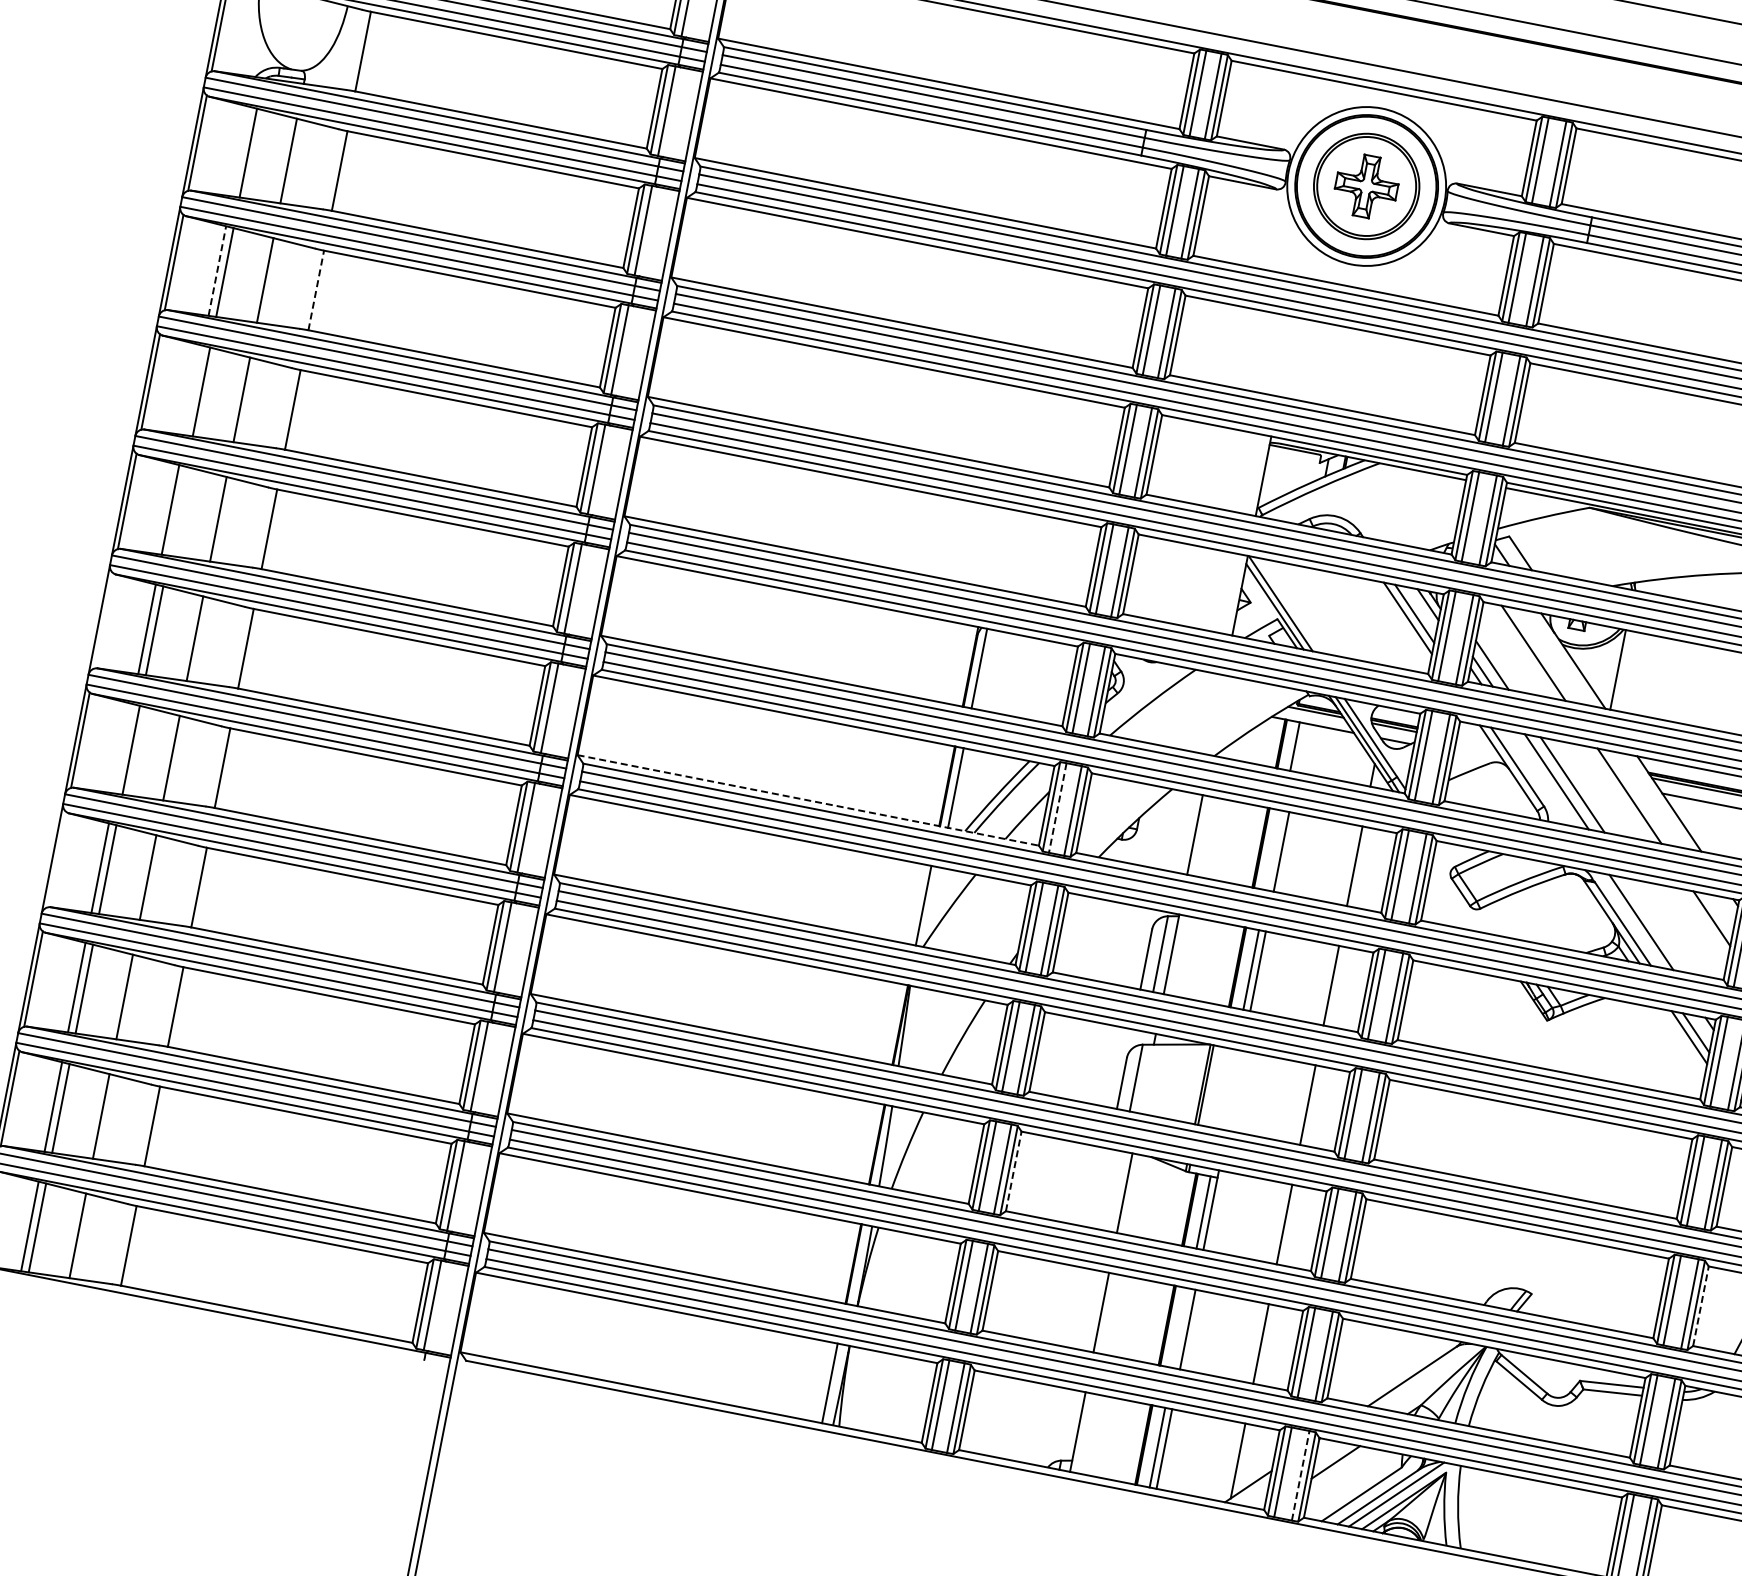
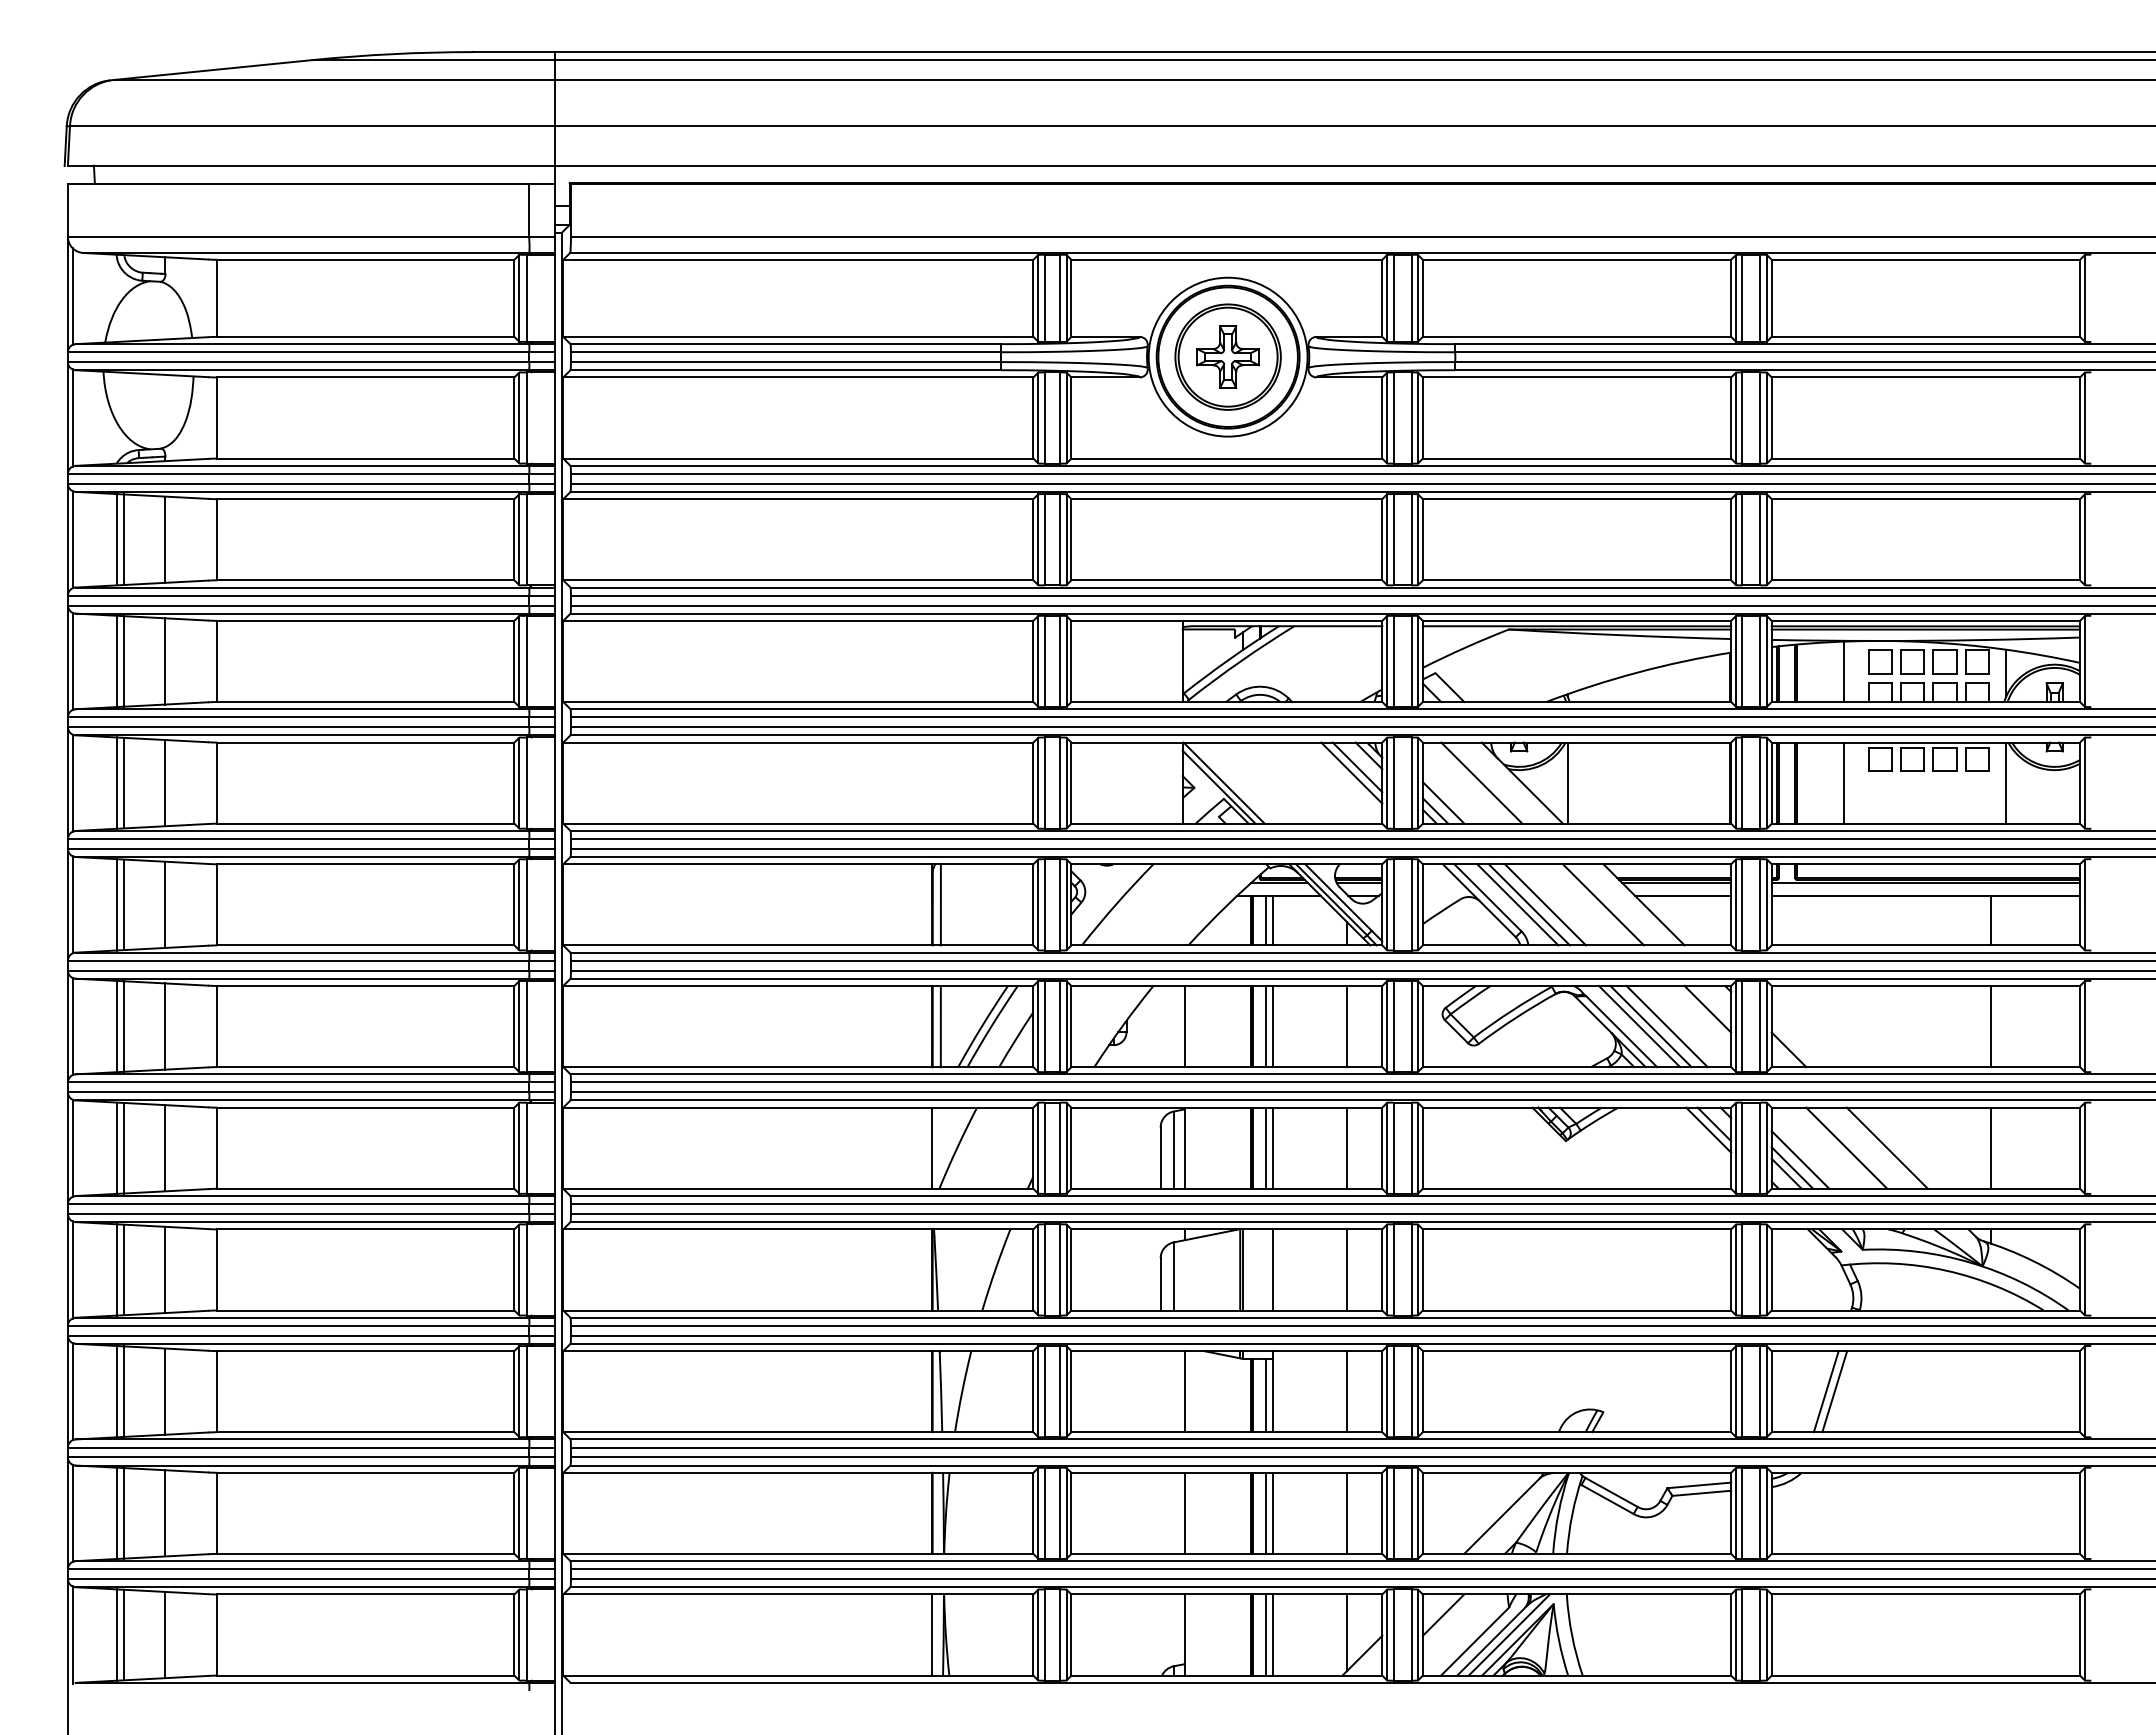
line: (240, 151) -> (116, 539), added
line: (217, 271) -> (116, 661), dashed -> solid
line: (316, 290) -> (217, 661), dashed -> solid
line: (193, 389) -> (116, 782), added
line: (178, 511) -> (124, 904), added
line: (103, 620) -> (72, 1026), added
line: (1301, 747) -> (1272, 920), added
line: (123, 748) -> (116, 1147), added
line: (1545, 779) -> (1517, 904), added
line: (808, 800) -> (798, 1067), dashed -> solid
line: (1057, 807) -> (1044, 1026), dashed -> solid
line: (1274, 850) -> (1265, 1026), added
line: (57, 859) -> (72, 1269), added
line: (1652, 924) -> (1650, 1026), added
line: (1667, 927) -> (1666, 1026), added
line: (1234, 1090) -> (1272, 1269), added
line: (1013, 1171) -> (1071, 1391), dashed -> solid
line: (1700, 1306) -> (1771, 1391), dashed -> solid
line: (1180, 1327) -> (1265, 1512), added
line: (1300, 1476) -> (1411, 1635), dashed -> solid

